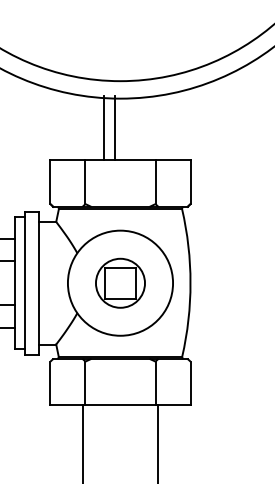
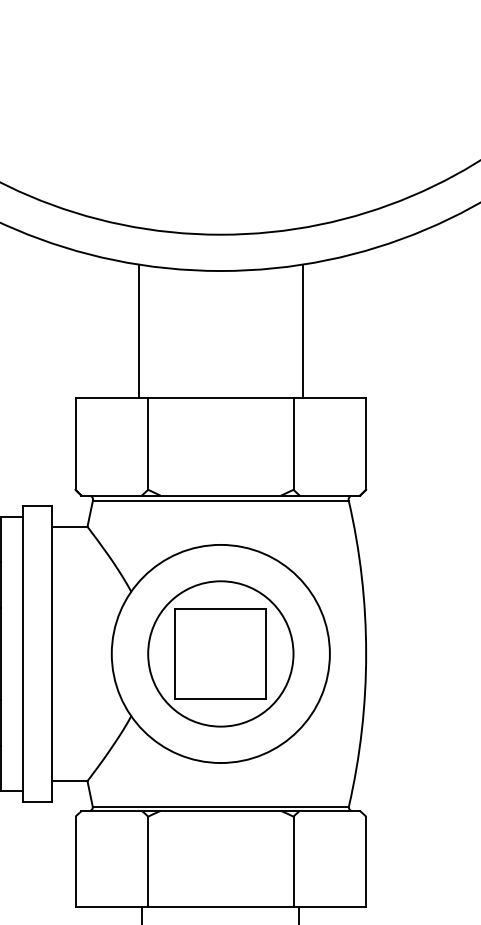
line: (104, 127) -> (139, 330), moved
line: (114, 127) -> (301, 330), moved
part: (120, 283) -> (220, 654), size x1.43

